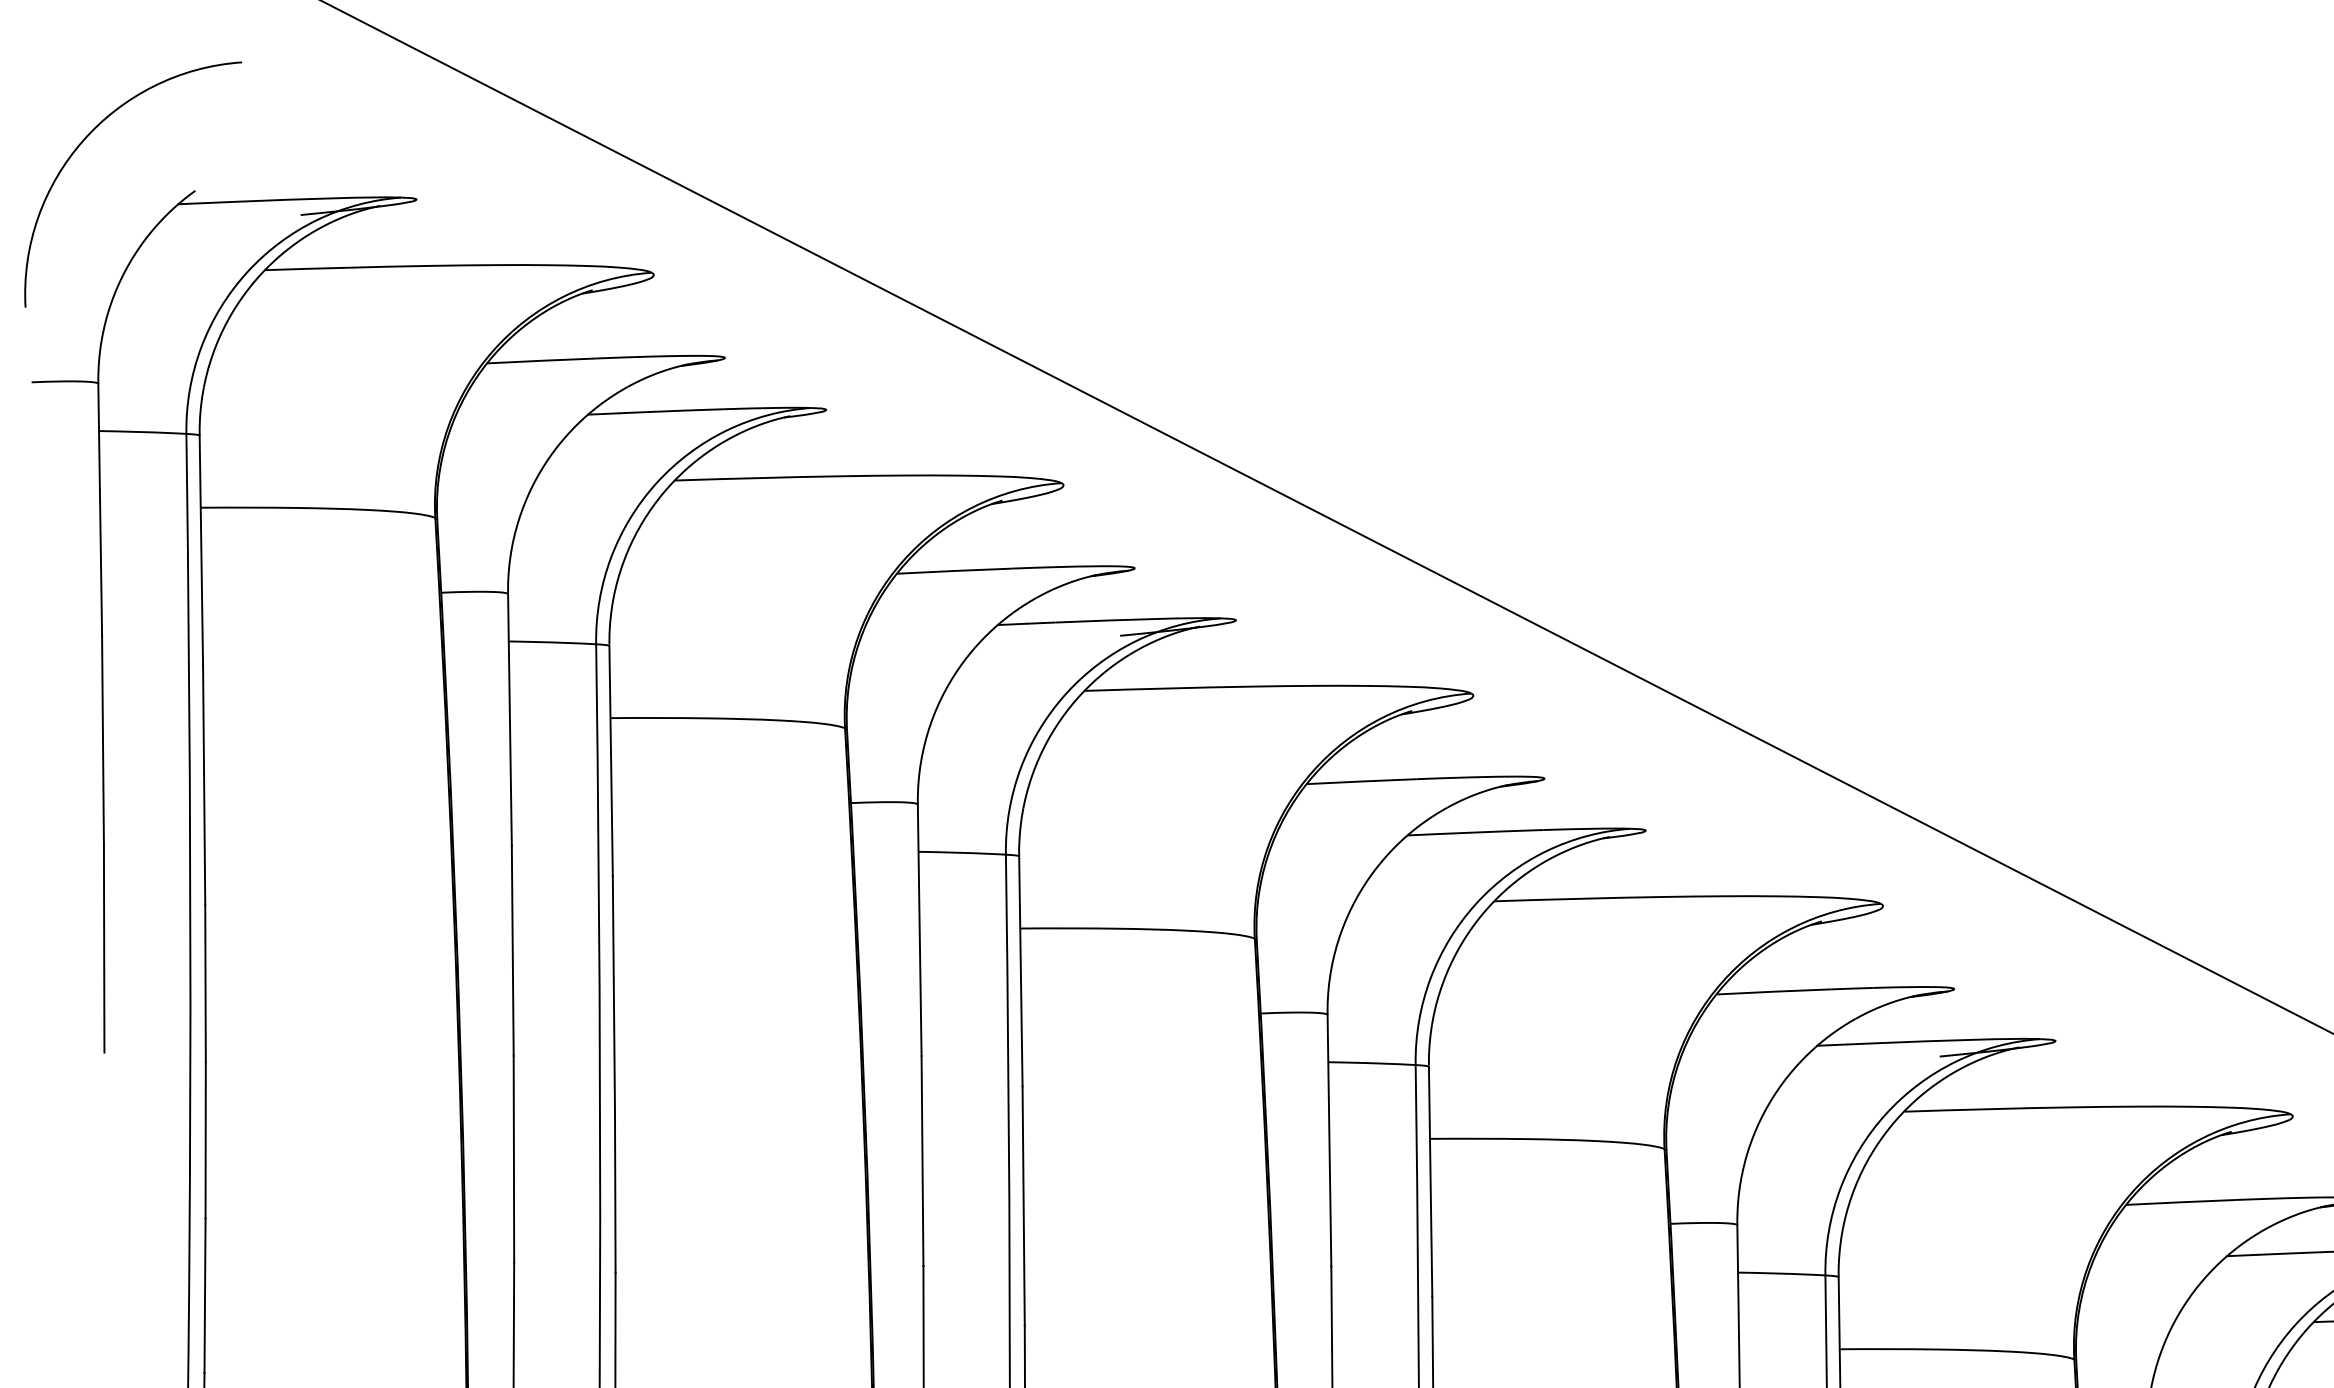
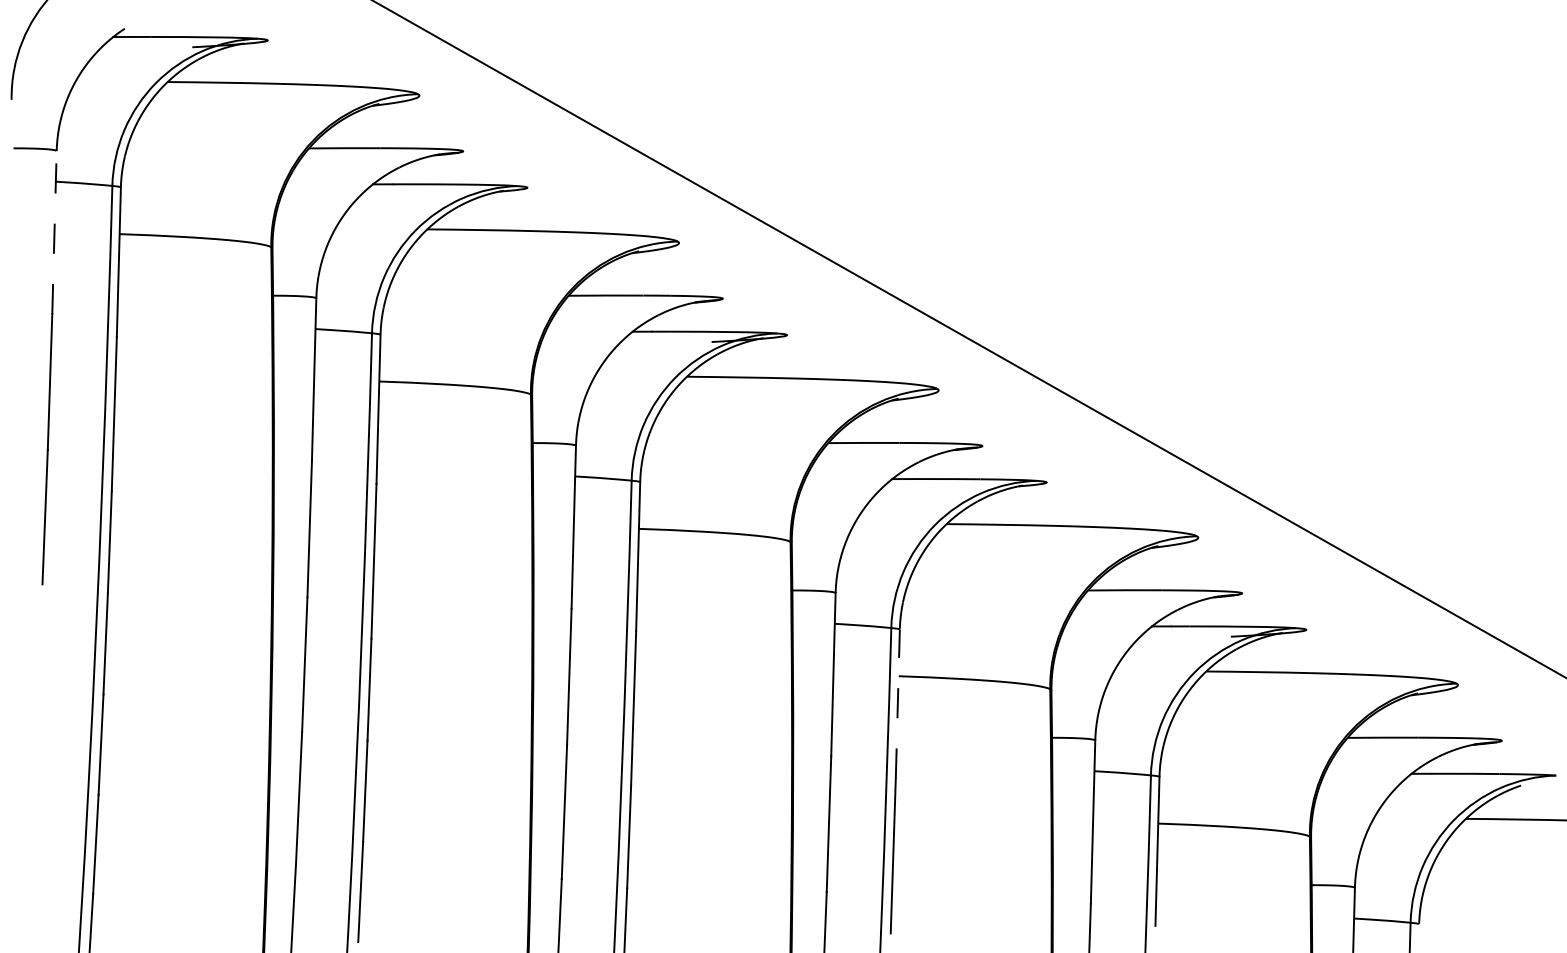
line: (100, 509) -> (54, 232), solid -> dashed
line: (1430, 1182) -> (897, 704), solid -> dashed

